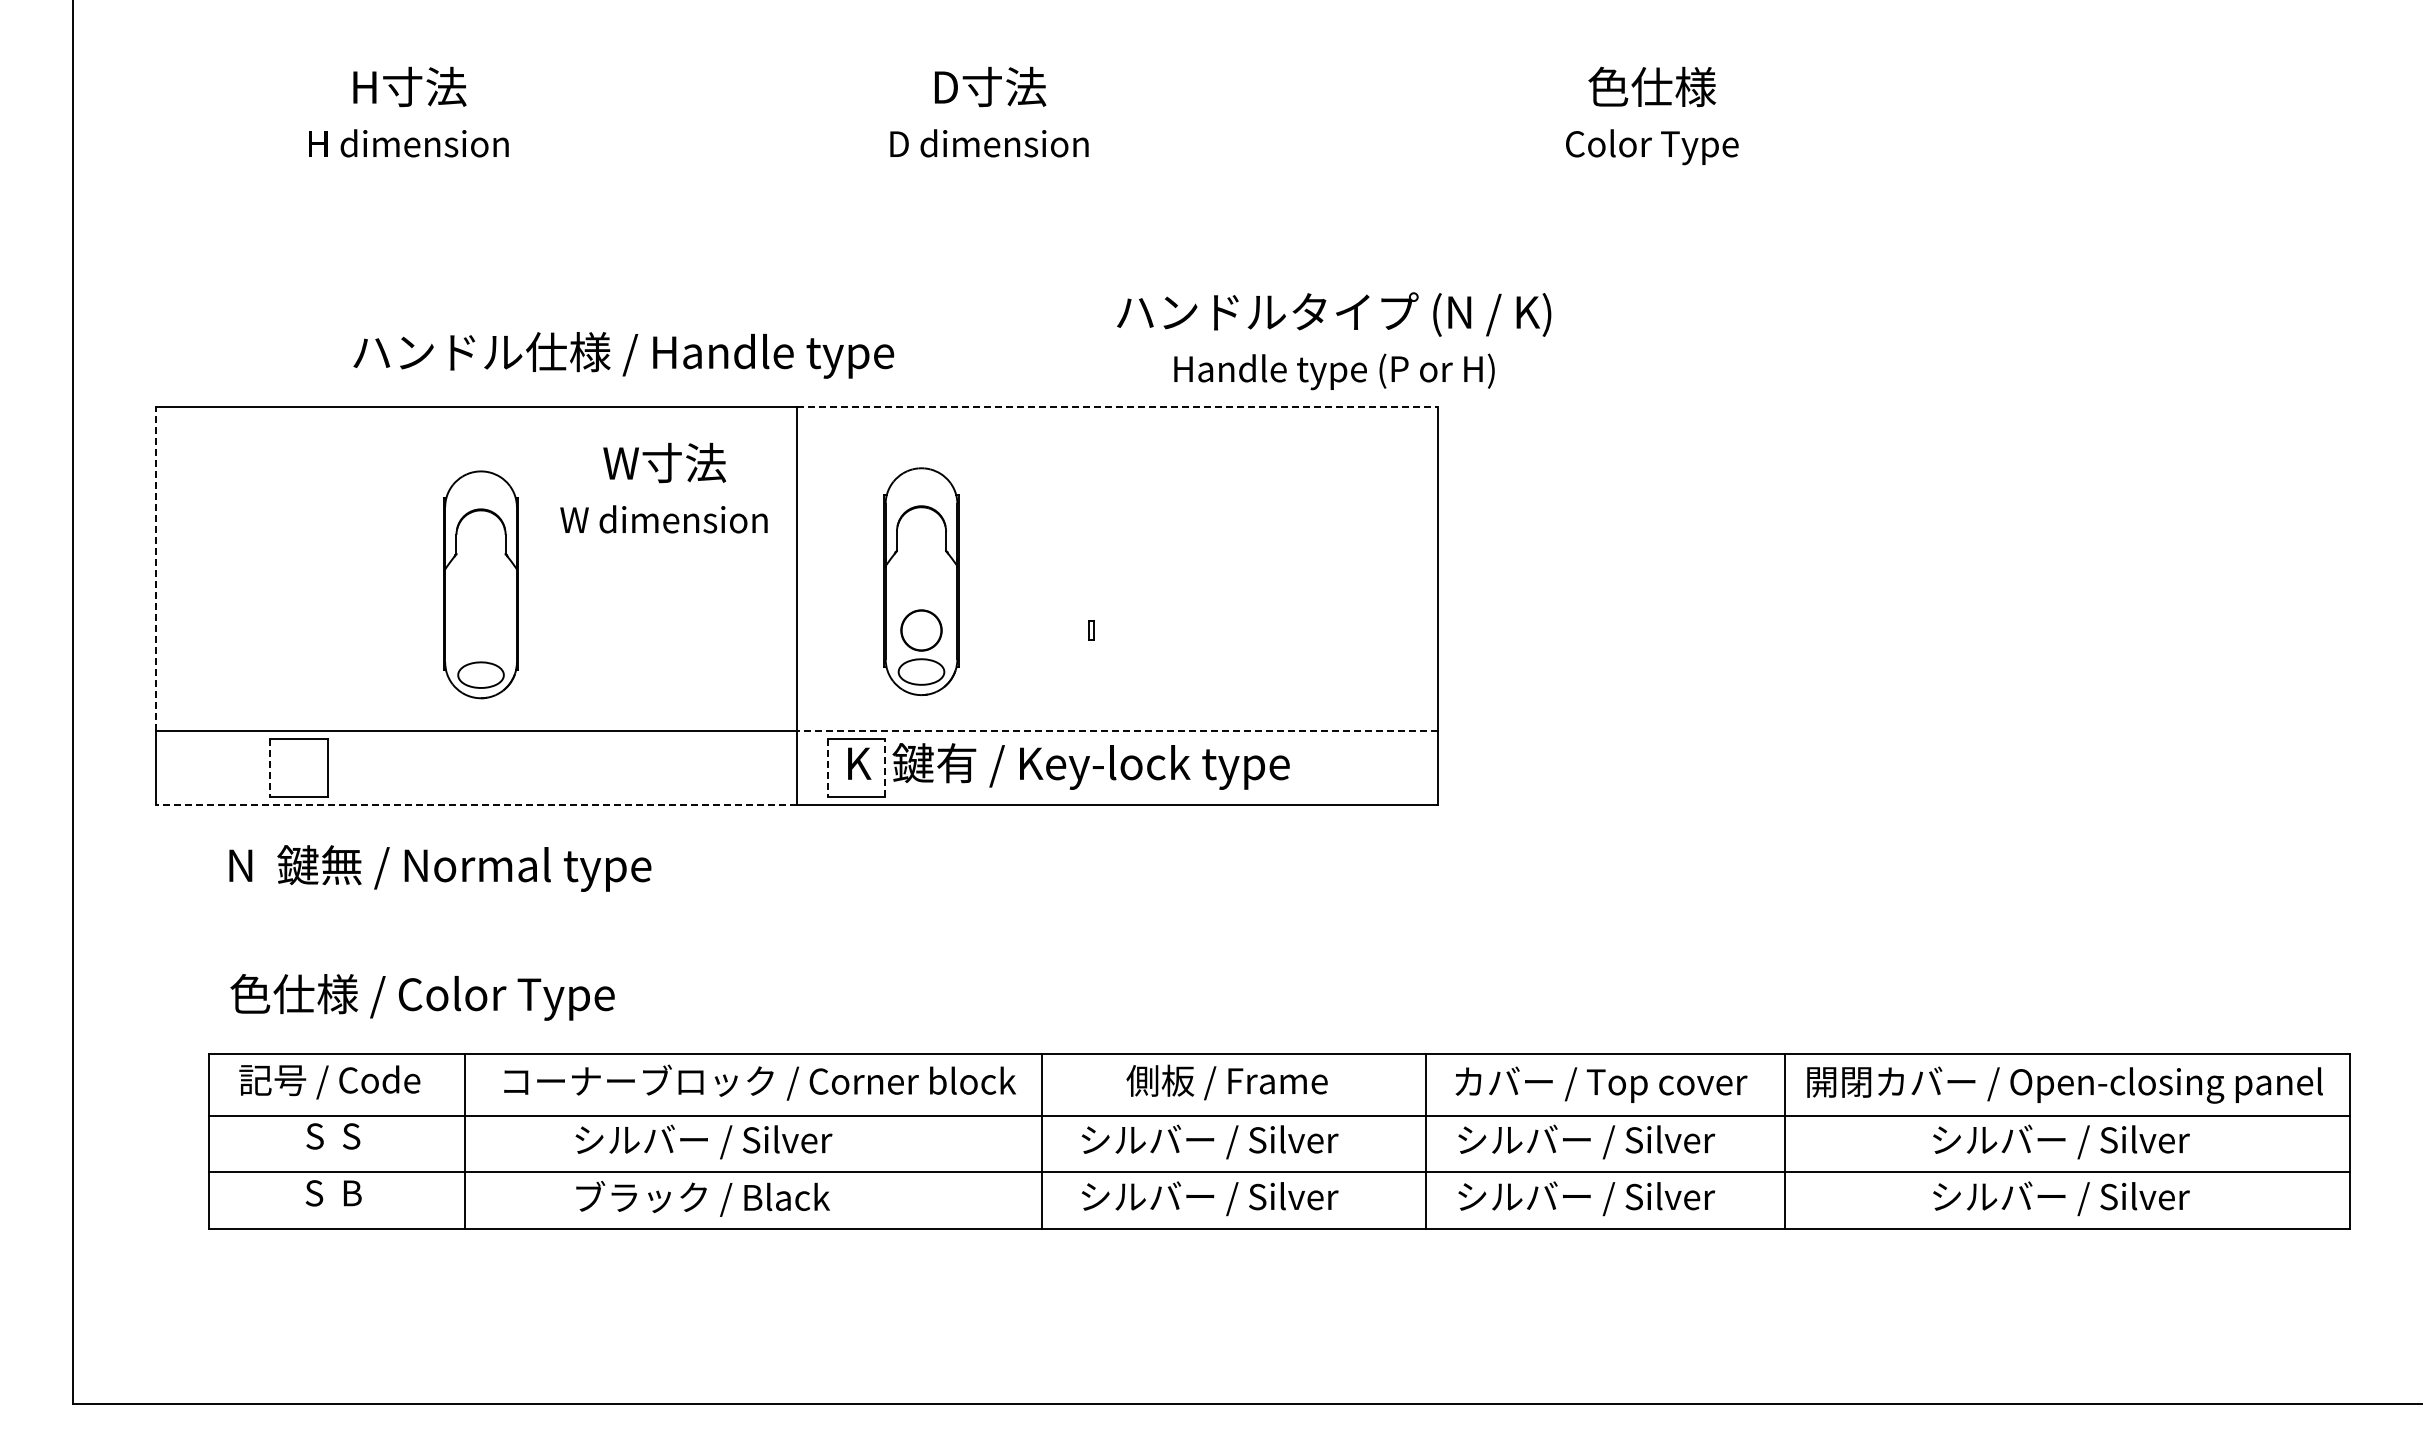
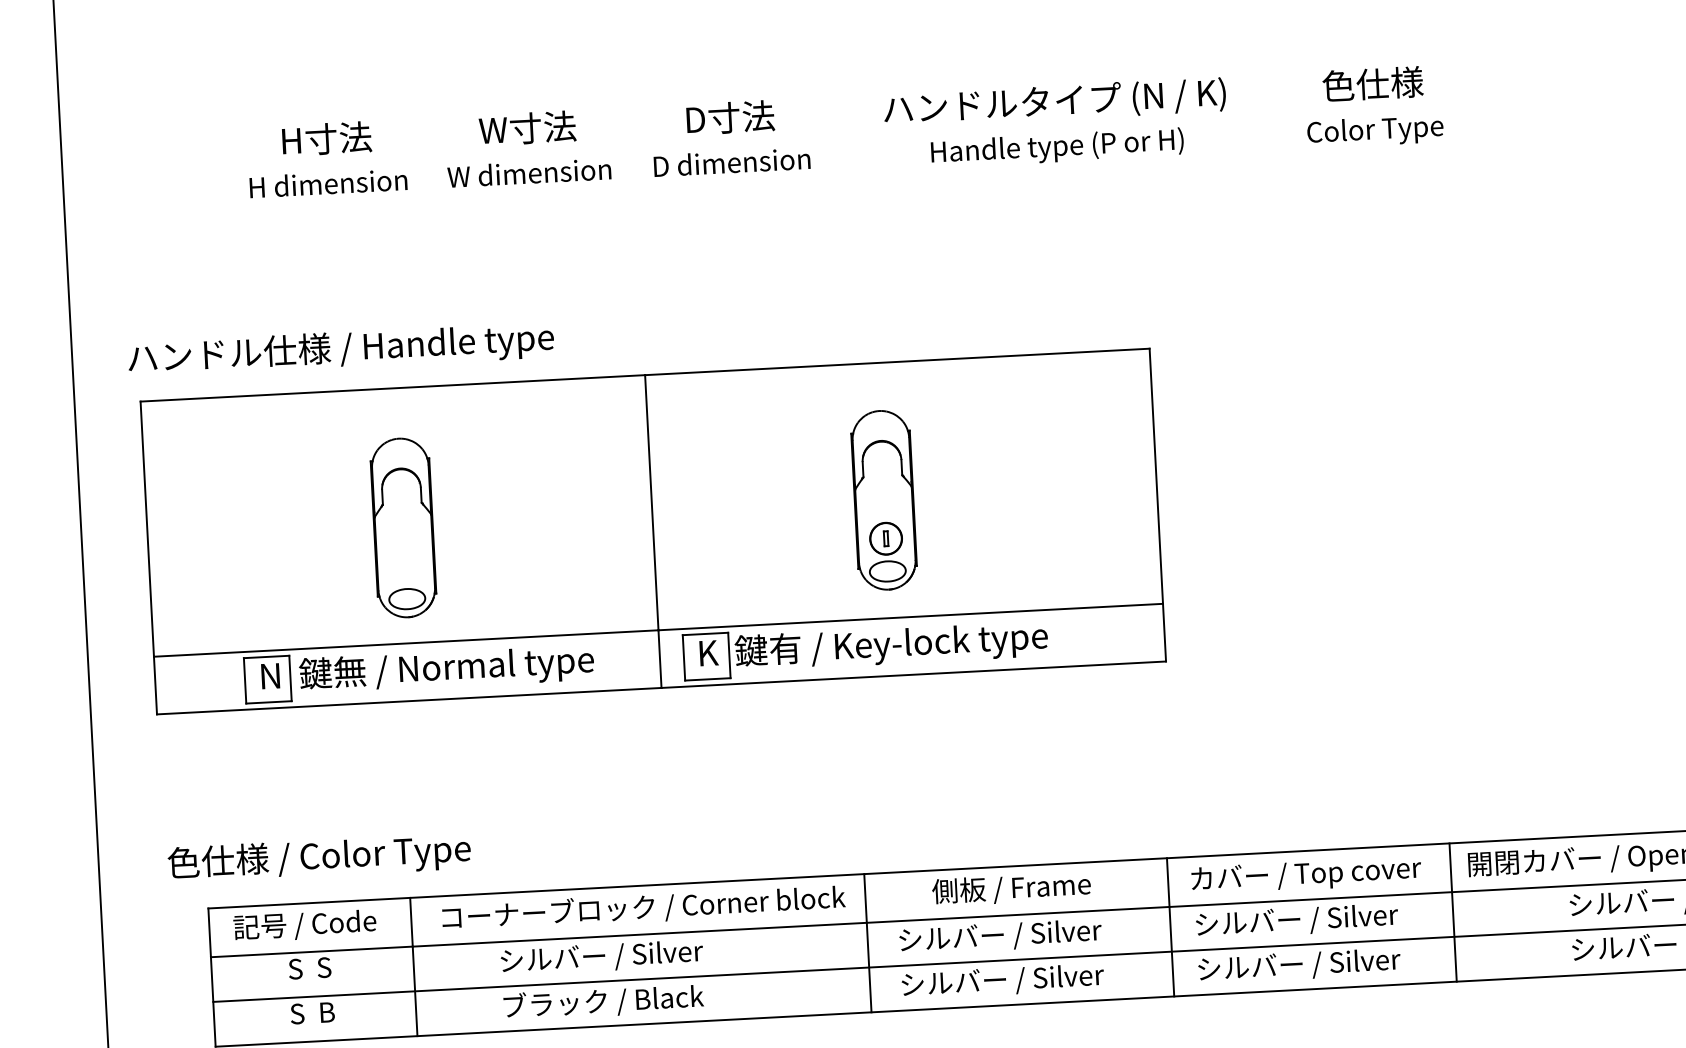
text: (989, 111) -> (730, 137), moved
text: (1652, 115) -> (1374, 106), moved
text: (1334, 341) -> (1056, 123), moved
text: (623, 355) -> (340, 350), moved
line: (1118, 407) -> (898, 362), dashed -> solid
text: (663, 487) -> (527, 147), moved
line: (156, 568) -> (147, 528), dashed -> solid
part: (921, 581) -> (884, 500), moved
line: (1117, 731) -> (910, 617), dashed -> solid
line: (270, 767) -> (245, 680), dashed -> solid
line: (827, 767) -> (683, 657), dashed -> solid
line: (885, 767) -> (729, 655), dashed -> solid
line: (476, 804) -> (409, 701), dashed -> solid
text: (440, 868) -> (427, 670), moved
text: (422, 997) -> (319, 858), moved

